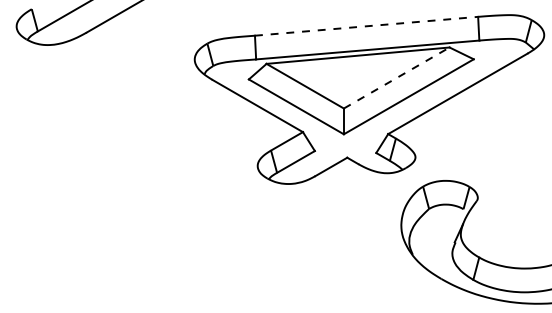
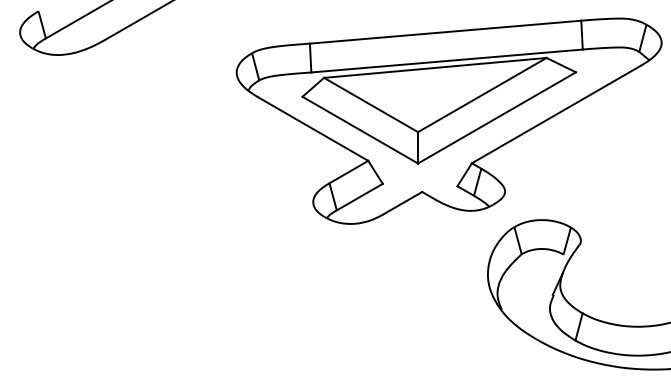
line: (366, 26) -> (445, 32), dashed -> solid
line: (397, 77) -> (483, 94), dashed -> solid

